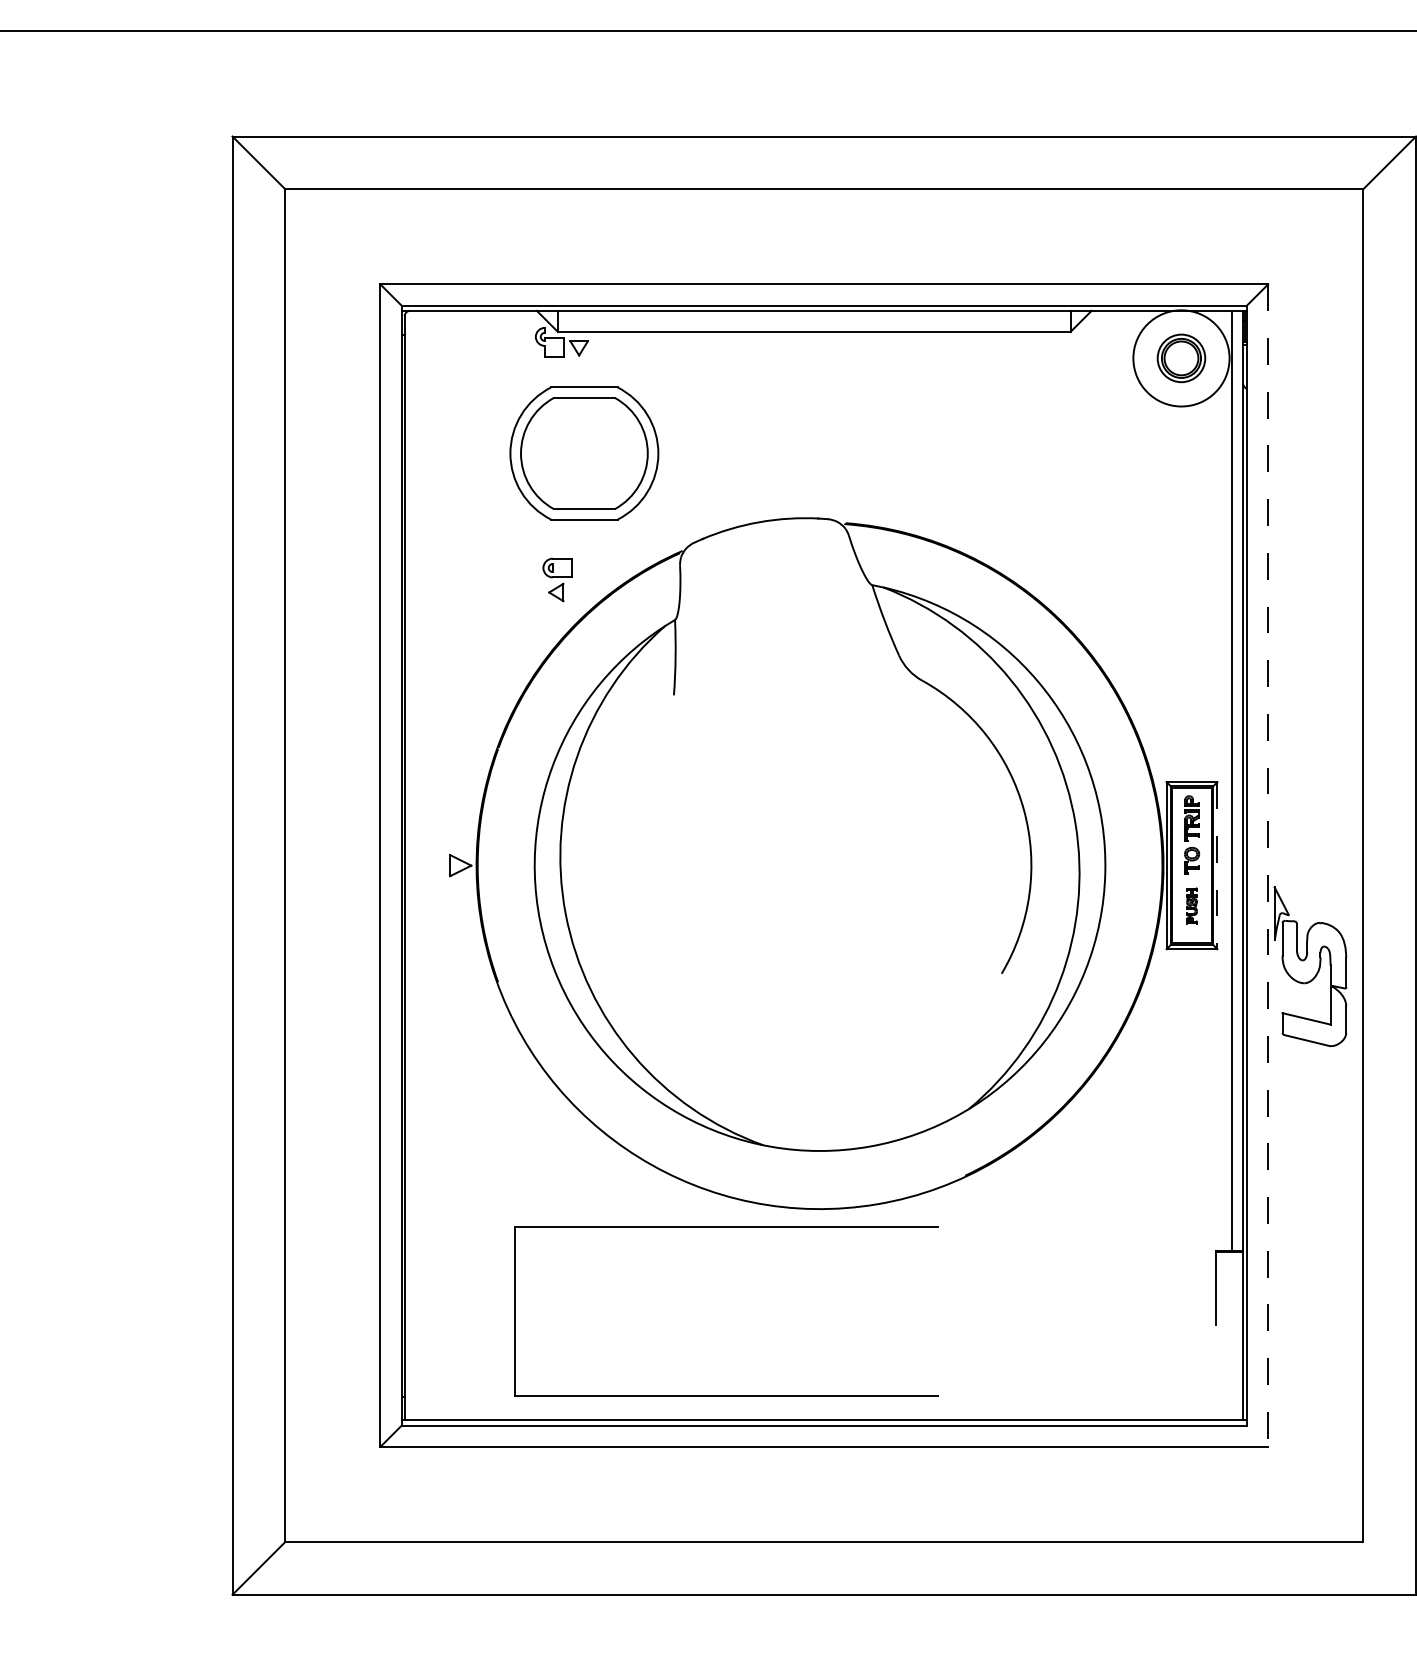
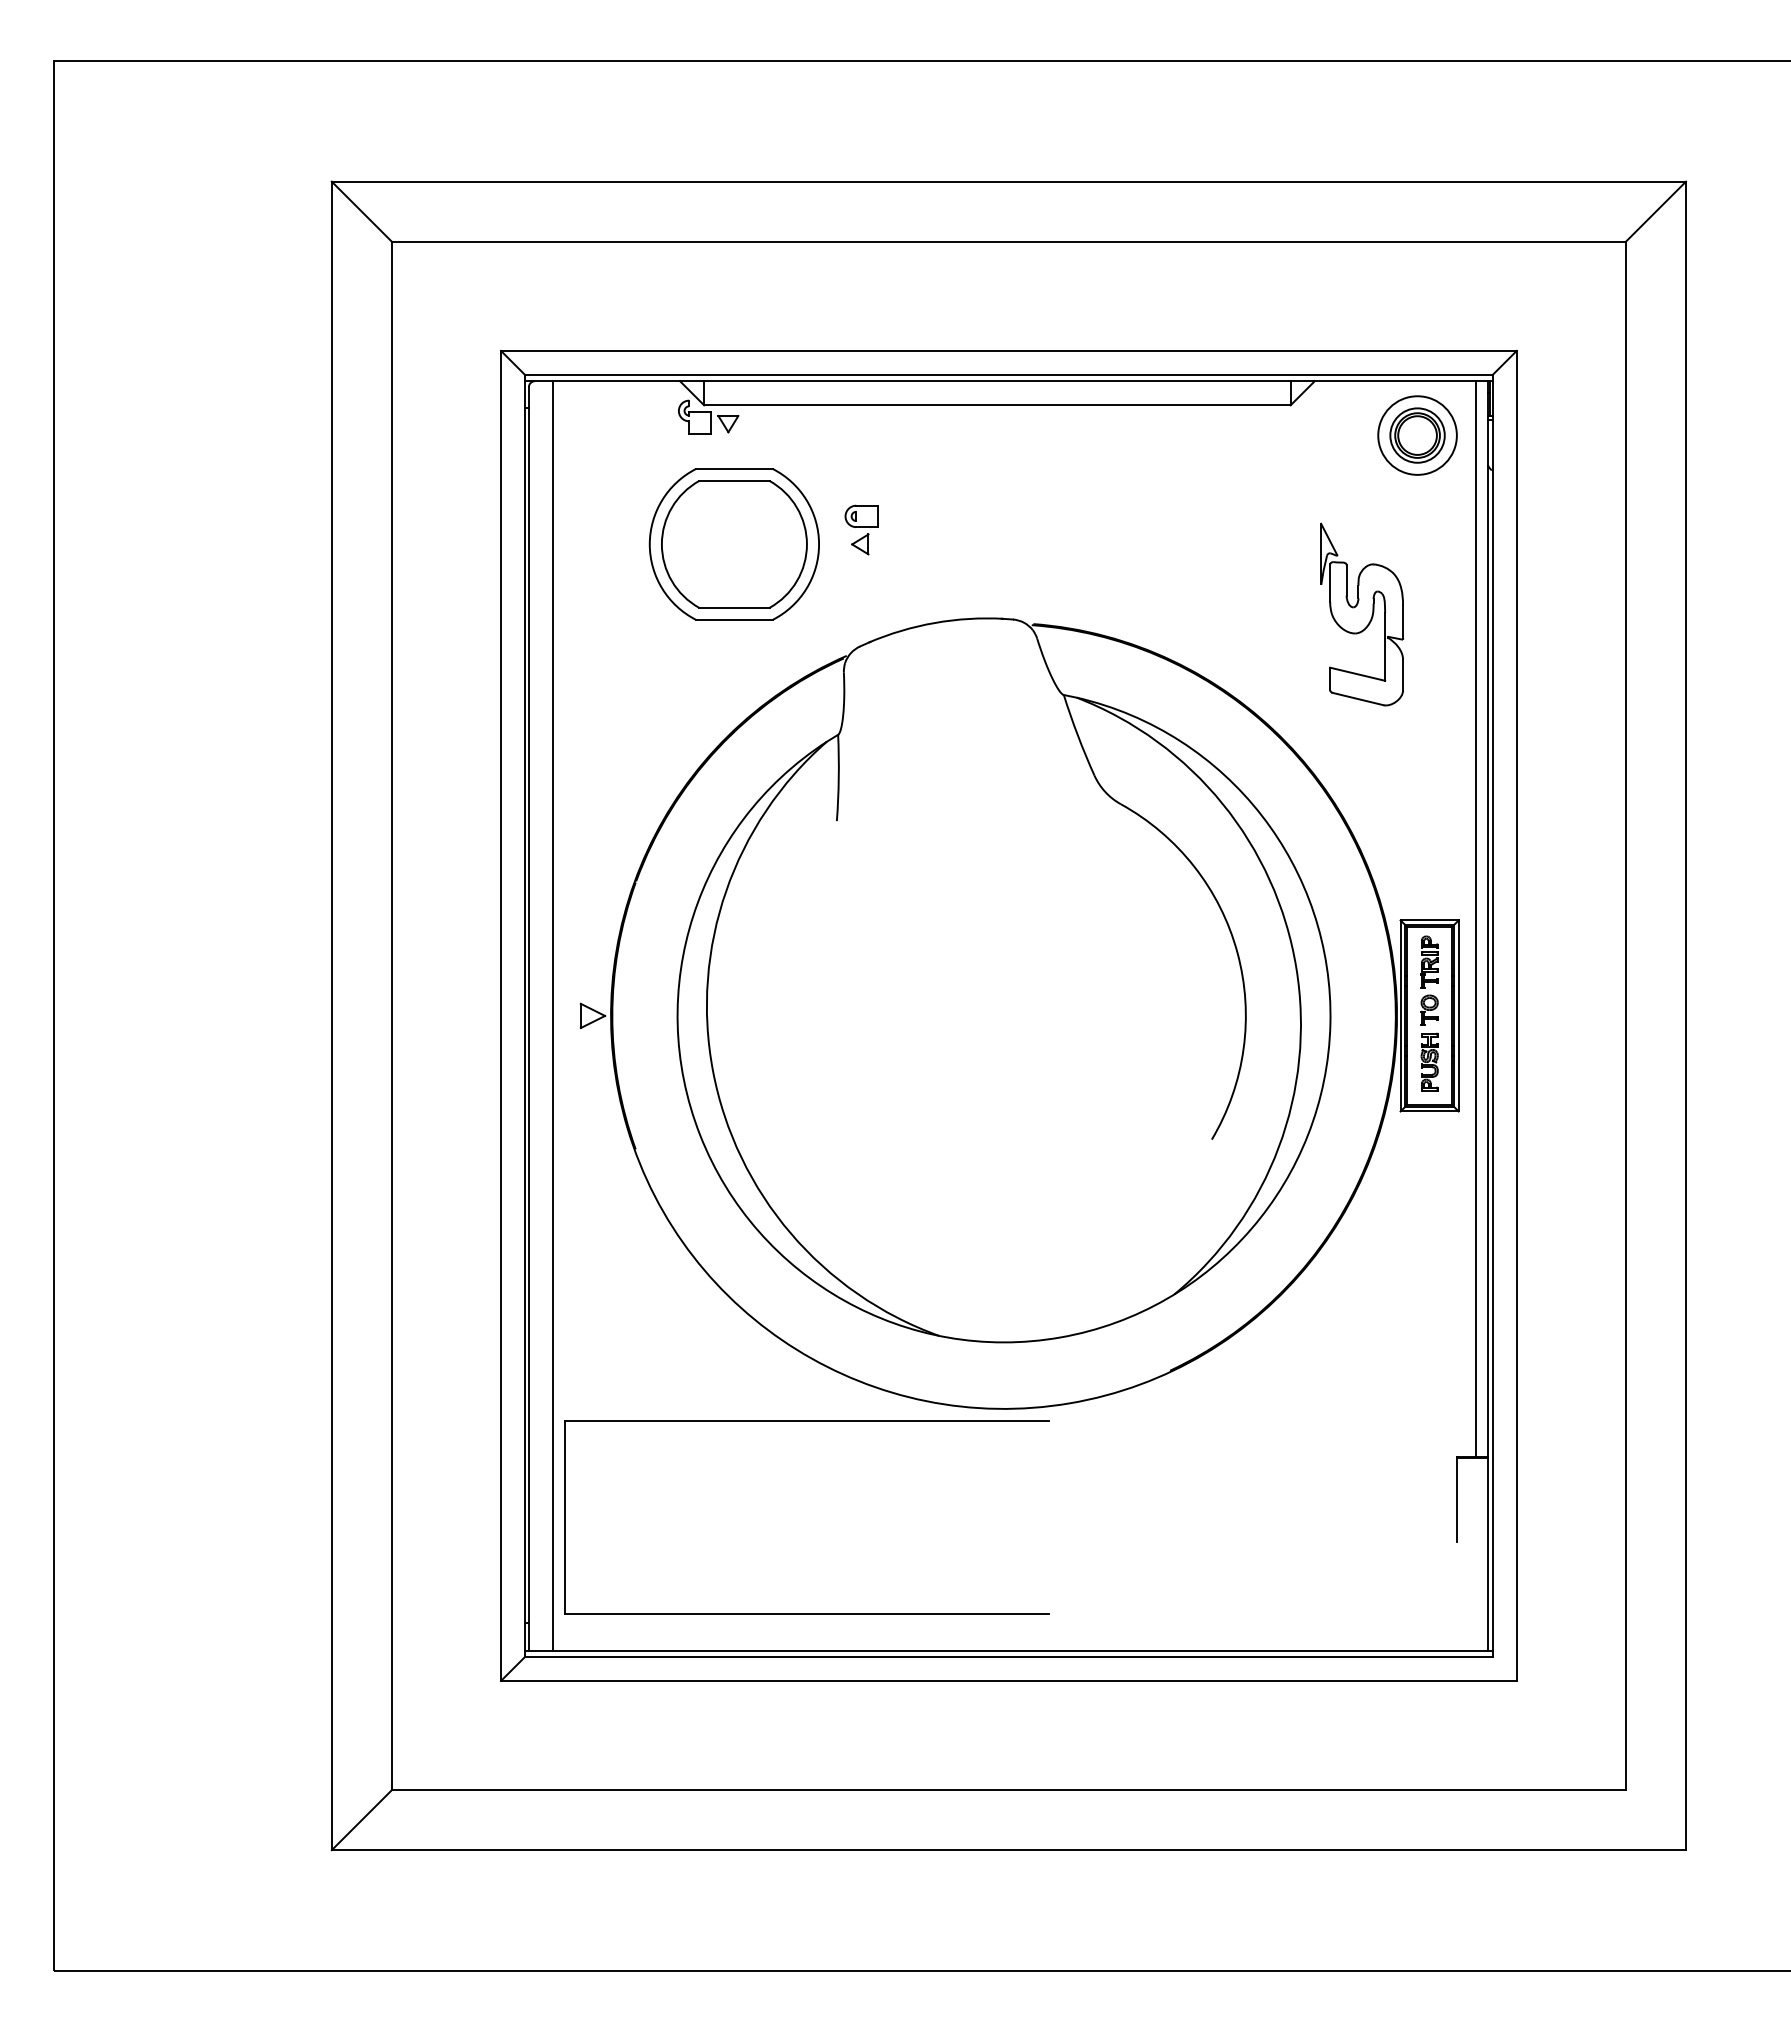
circle: (1181, 358) -> (1417, 435), size x0.71
part: (557, 579) -> (861, 529), moved
line: (426, 865) -> (553, 1015), added
line: (1217, 865) -> (1458, 1015), dashed -> solid
line: (1267, 865) -> (1516, 1015), dashed -> solid
part: (1191, 905) -> (1429, 1061), size x1.43
part: (1310, 966) -> (1362, 614), moved
part: (726, 1227) -> (806, 1421), moved

